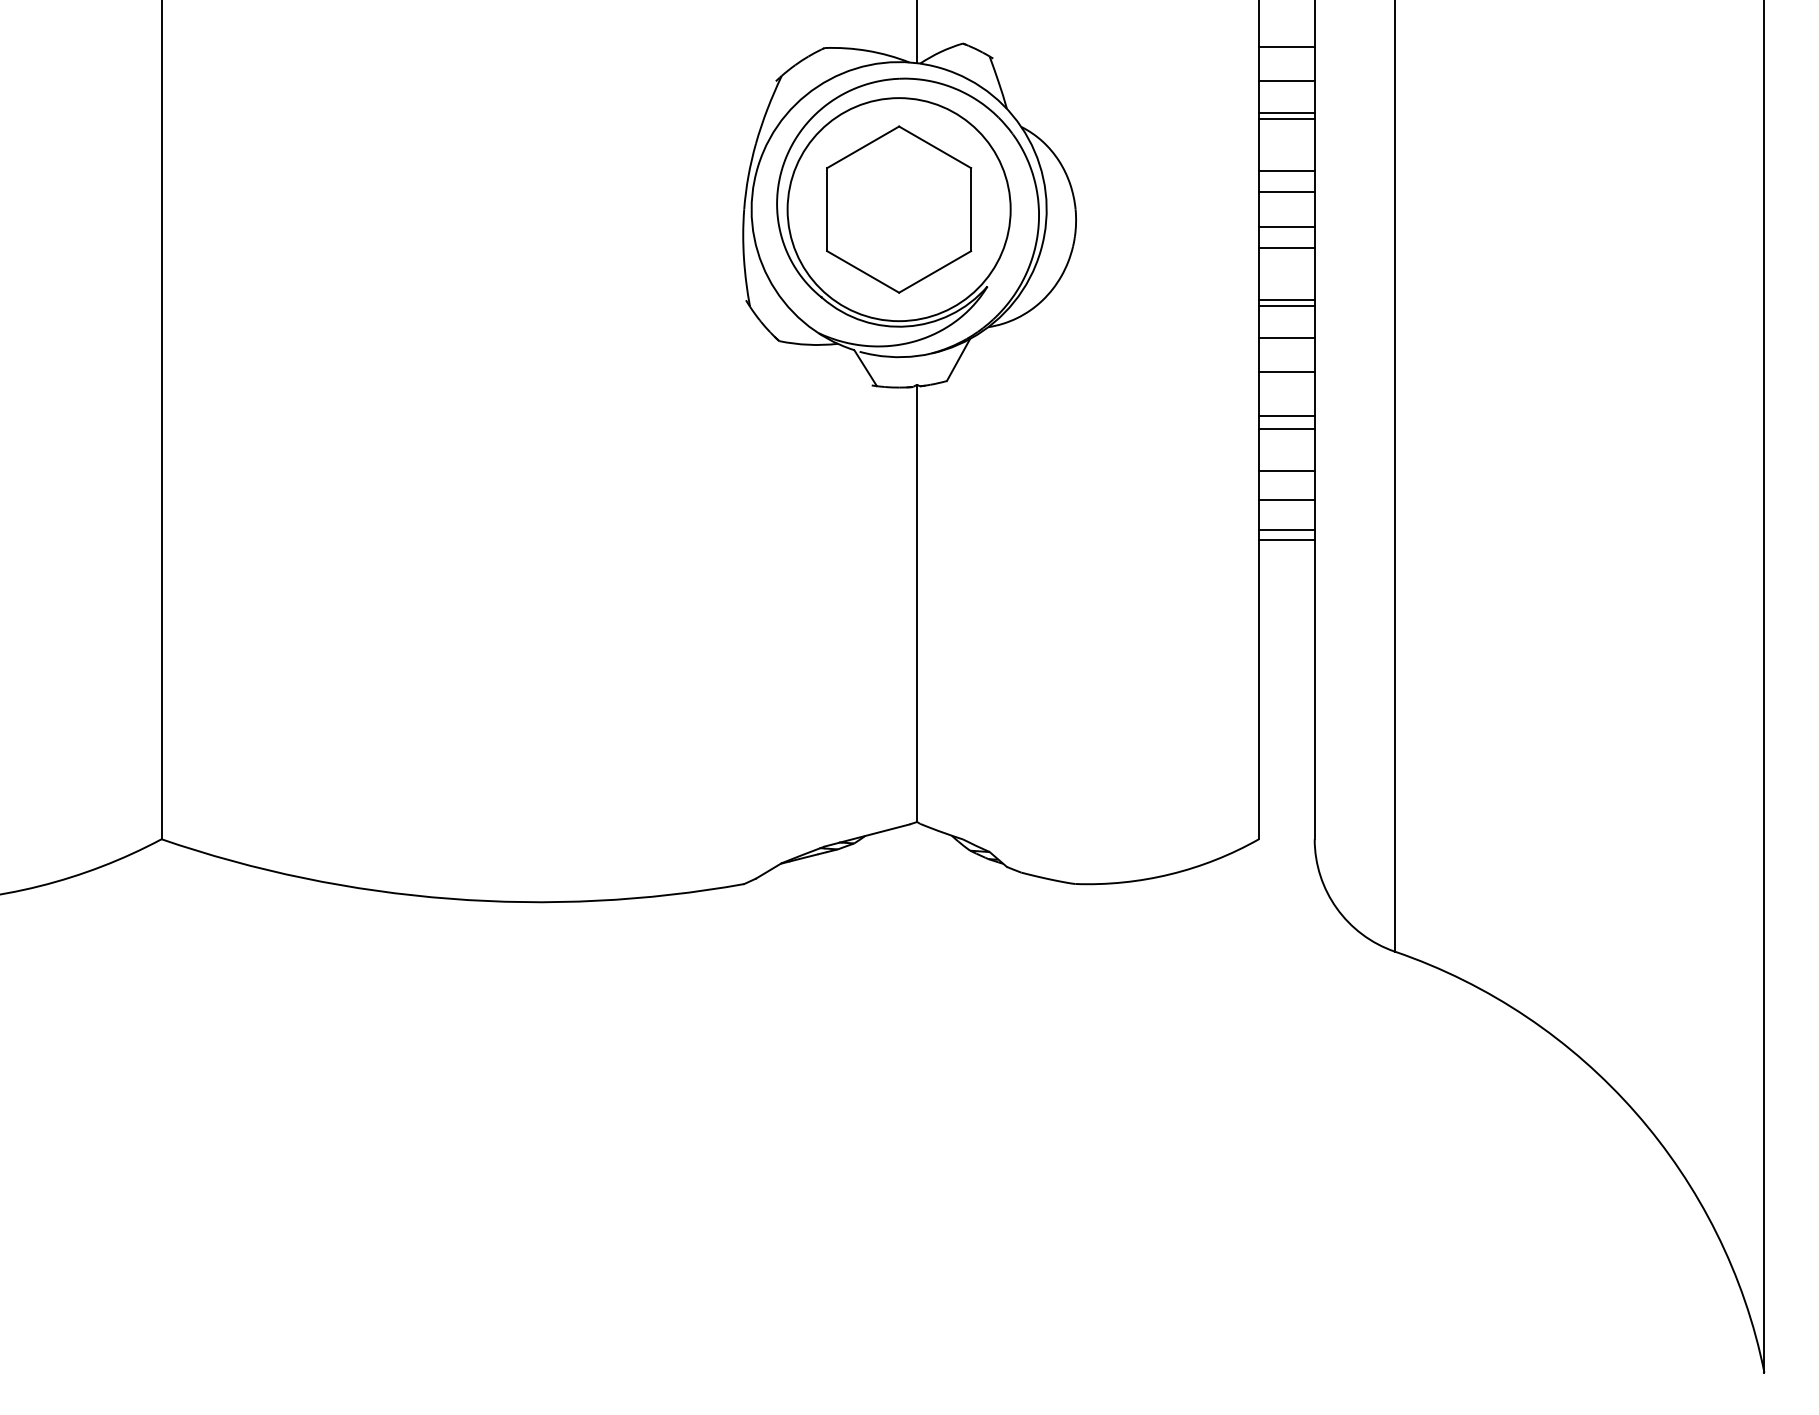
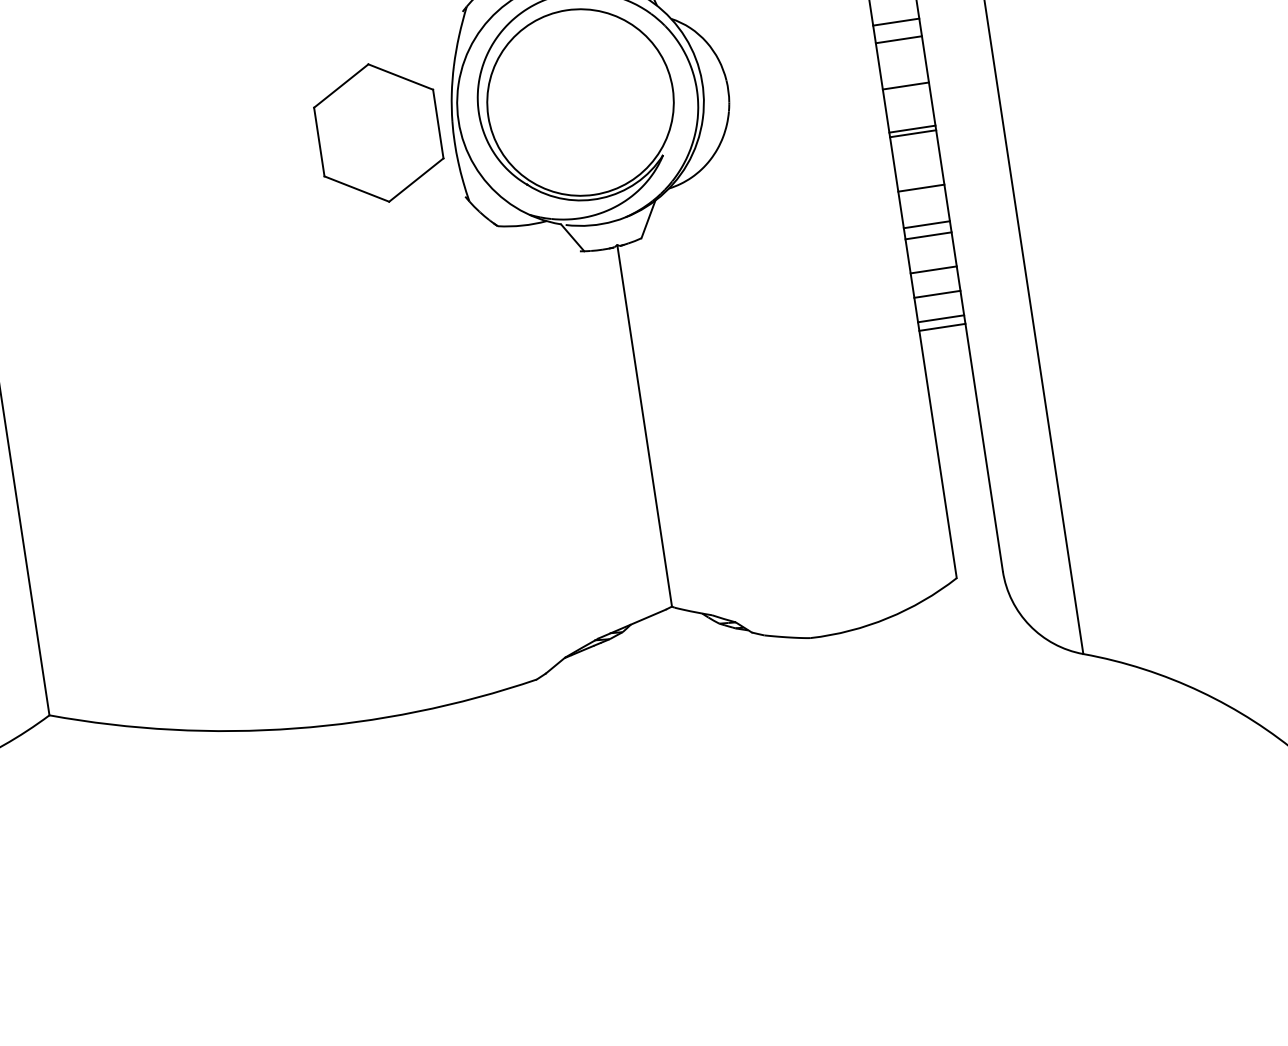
part: (899, 209) -> (379, 132), moved
line: (1286, 226) -> (902, 68), removed
line: (1286, 338) -> (916, 160), removed

